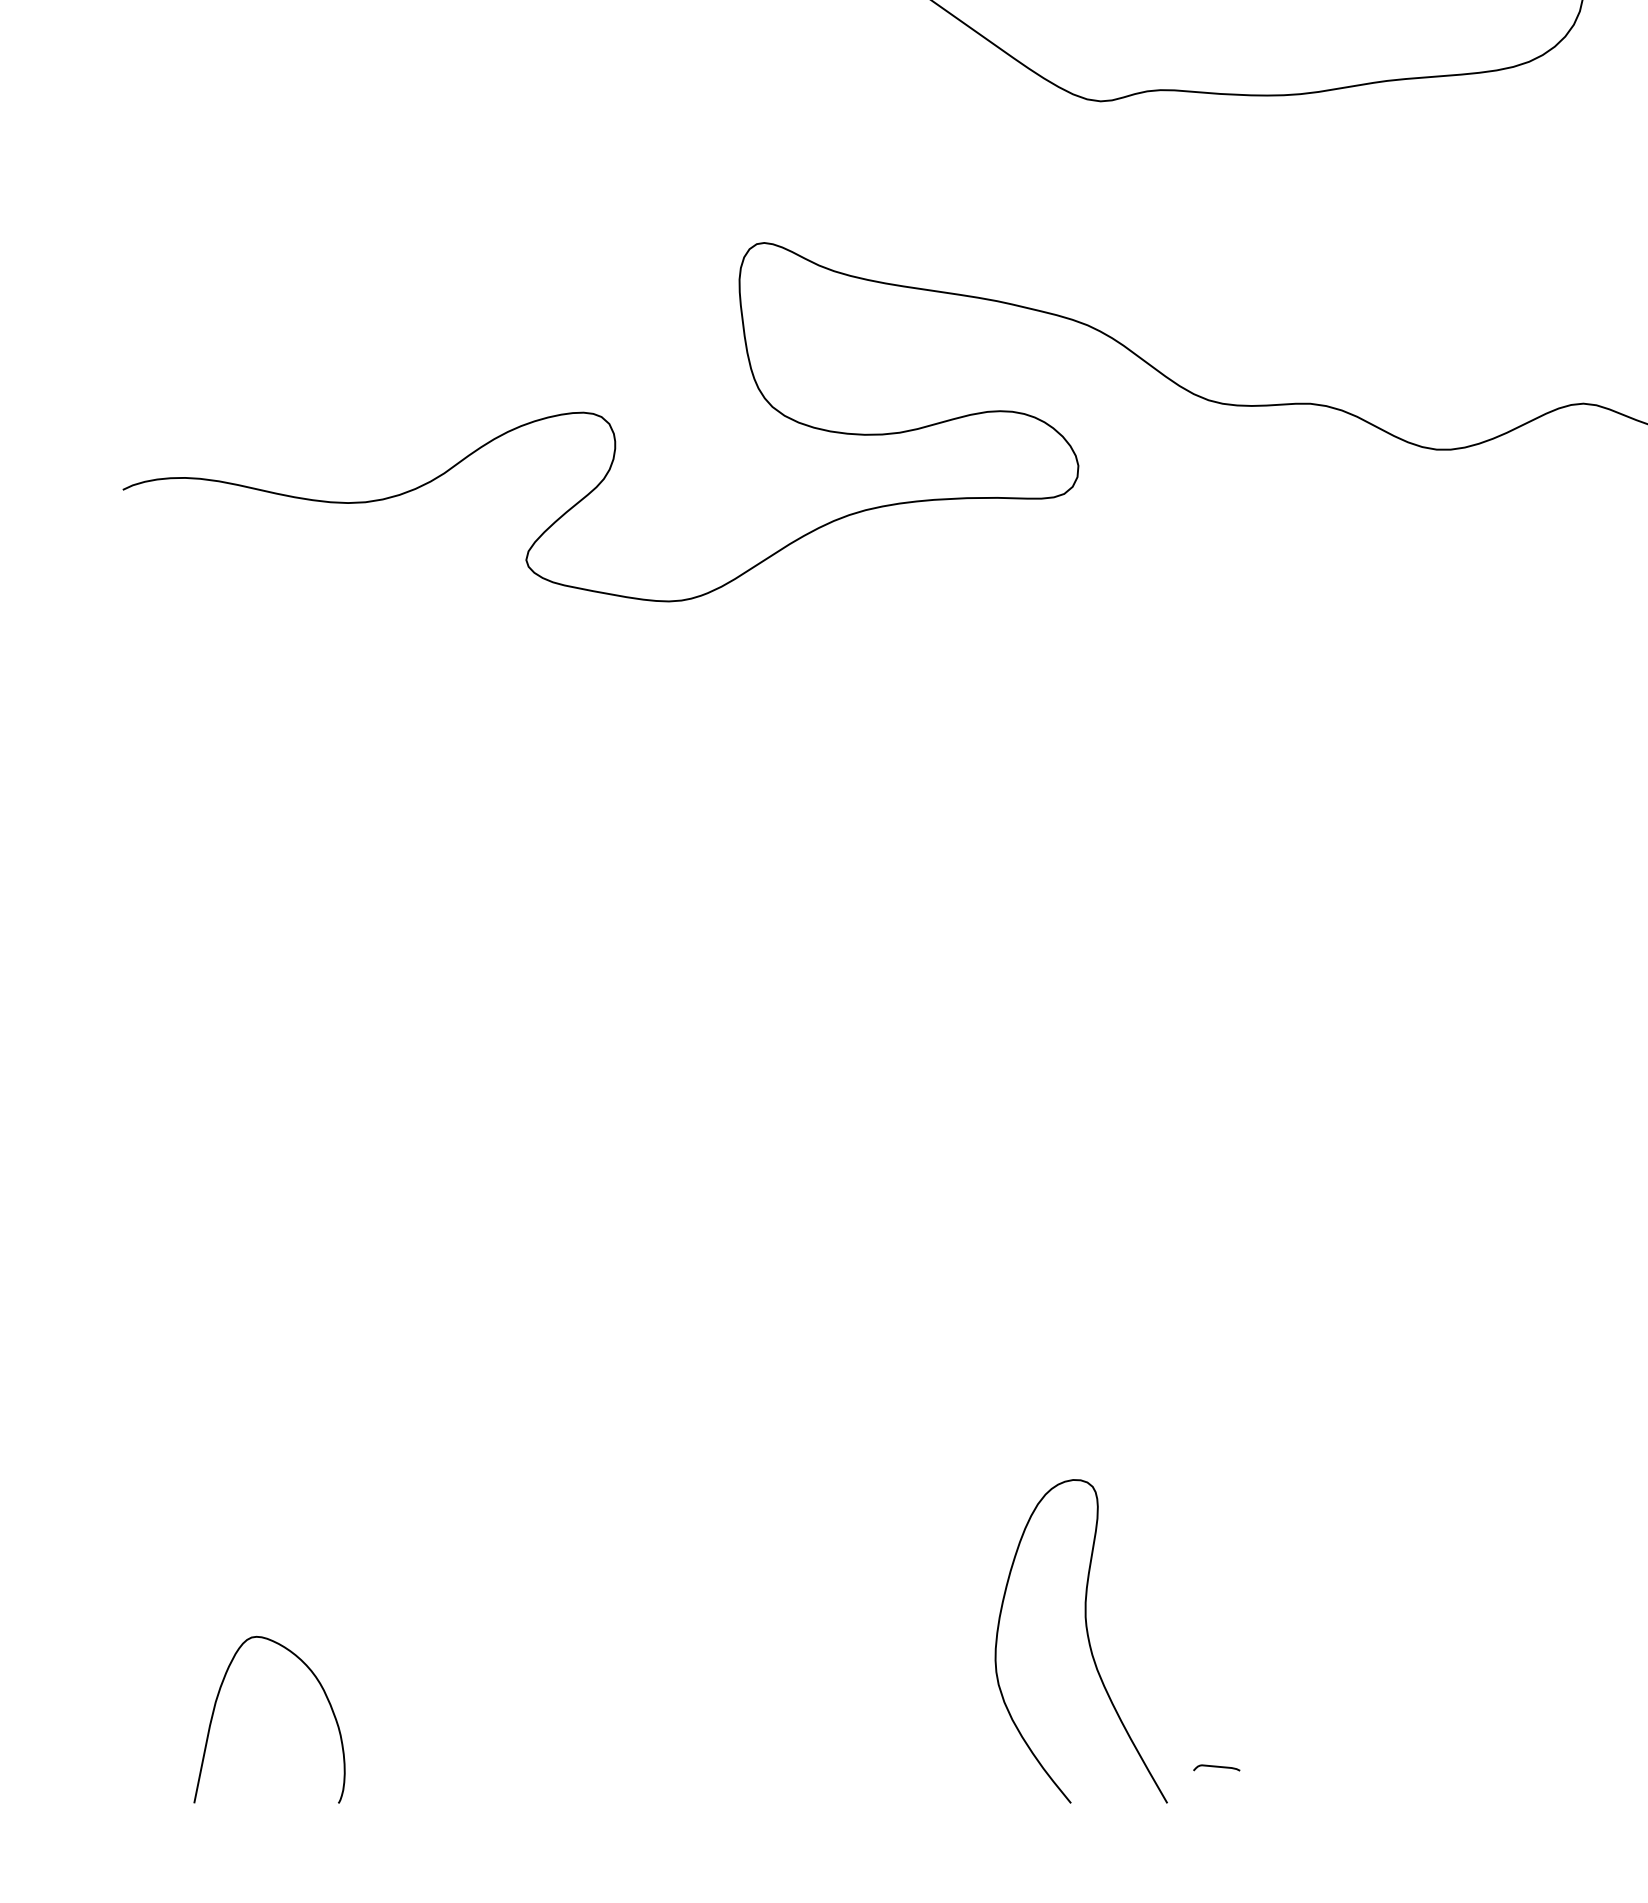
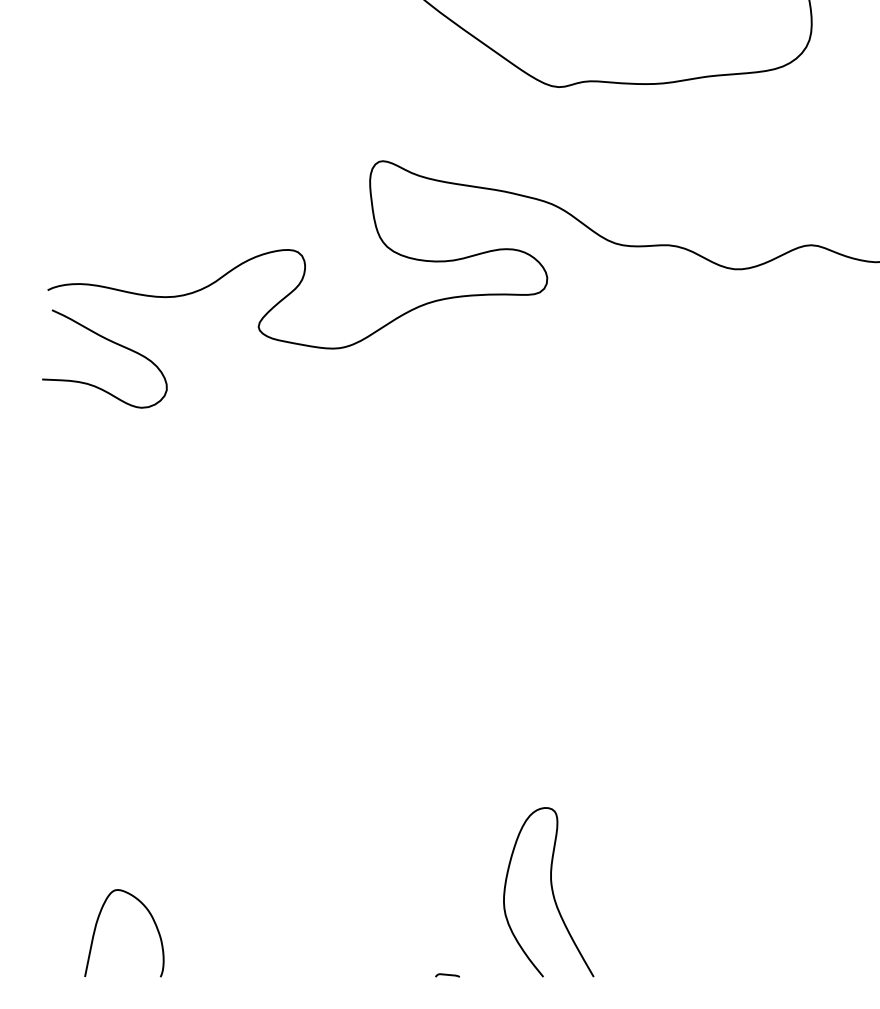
curve: (244, 589) -> (111, 342), added
curve: (1216, 1767) -> (447, 975), moved

